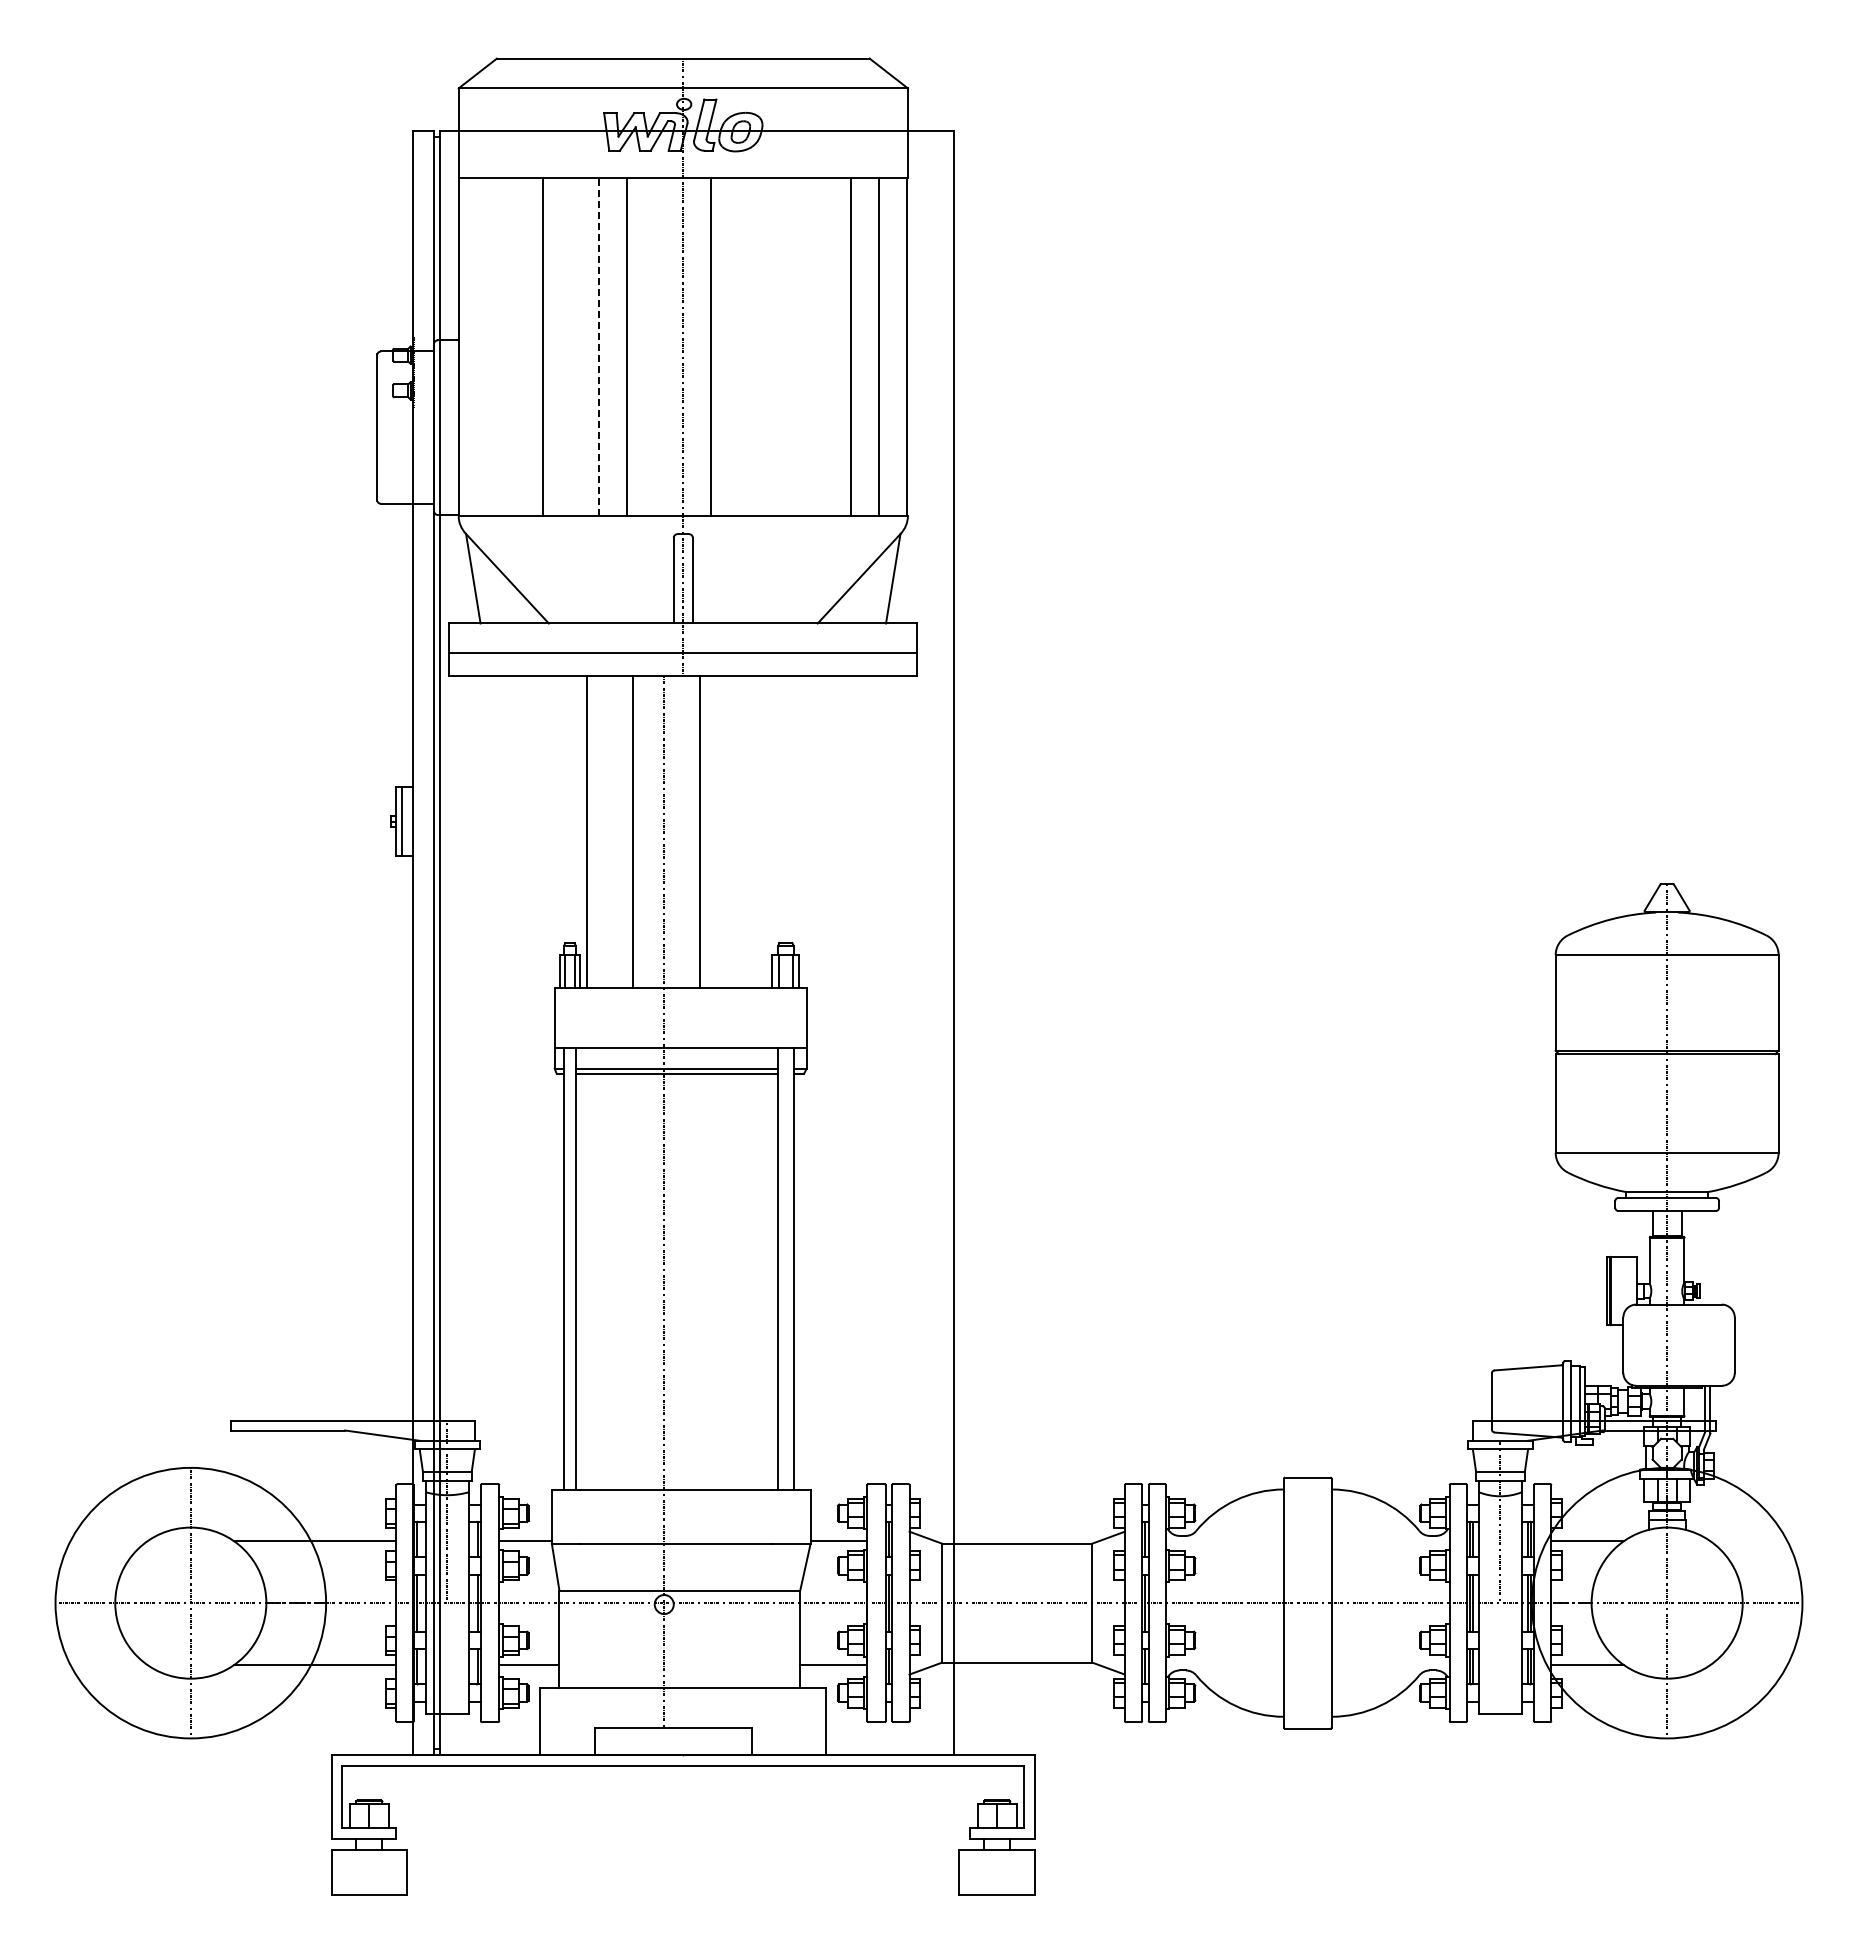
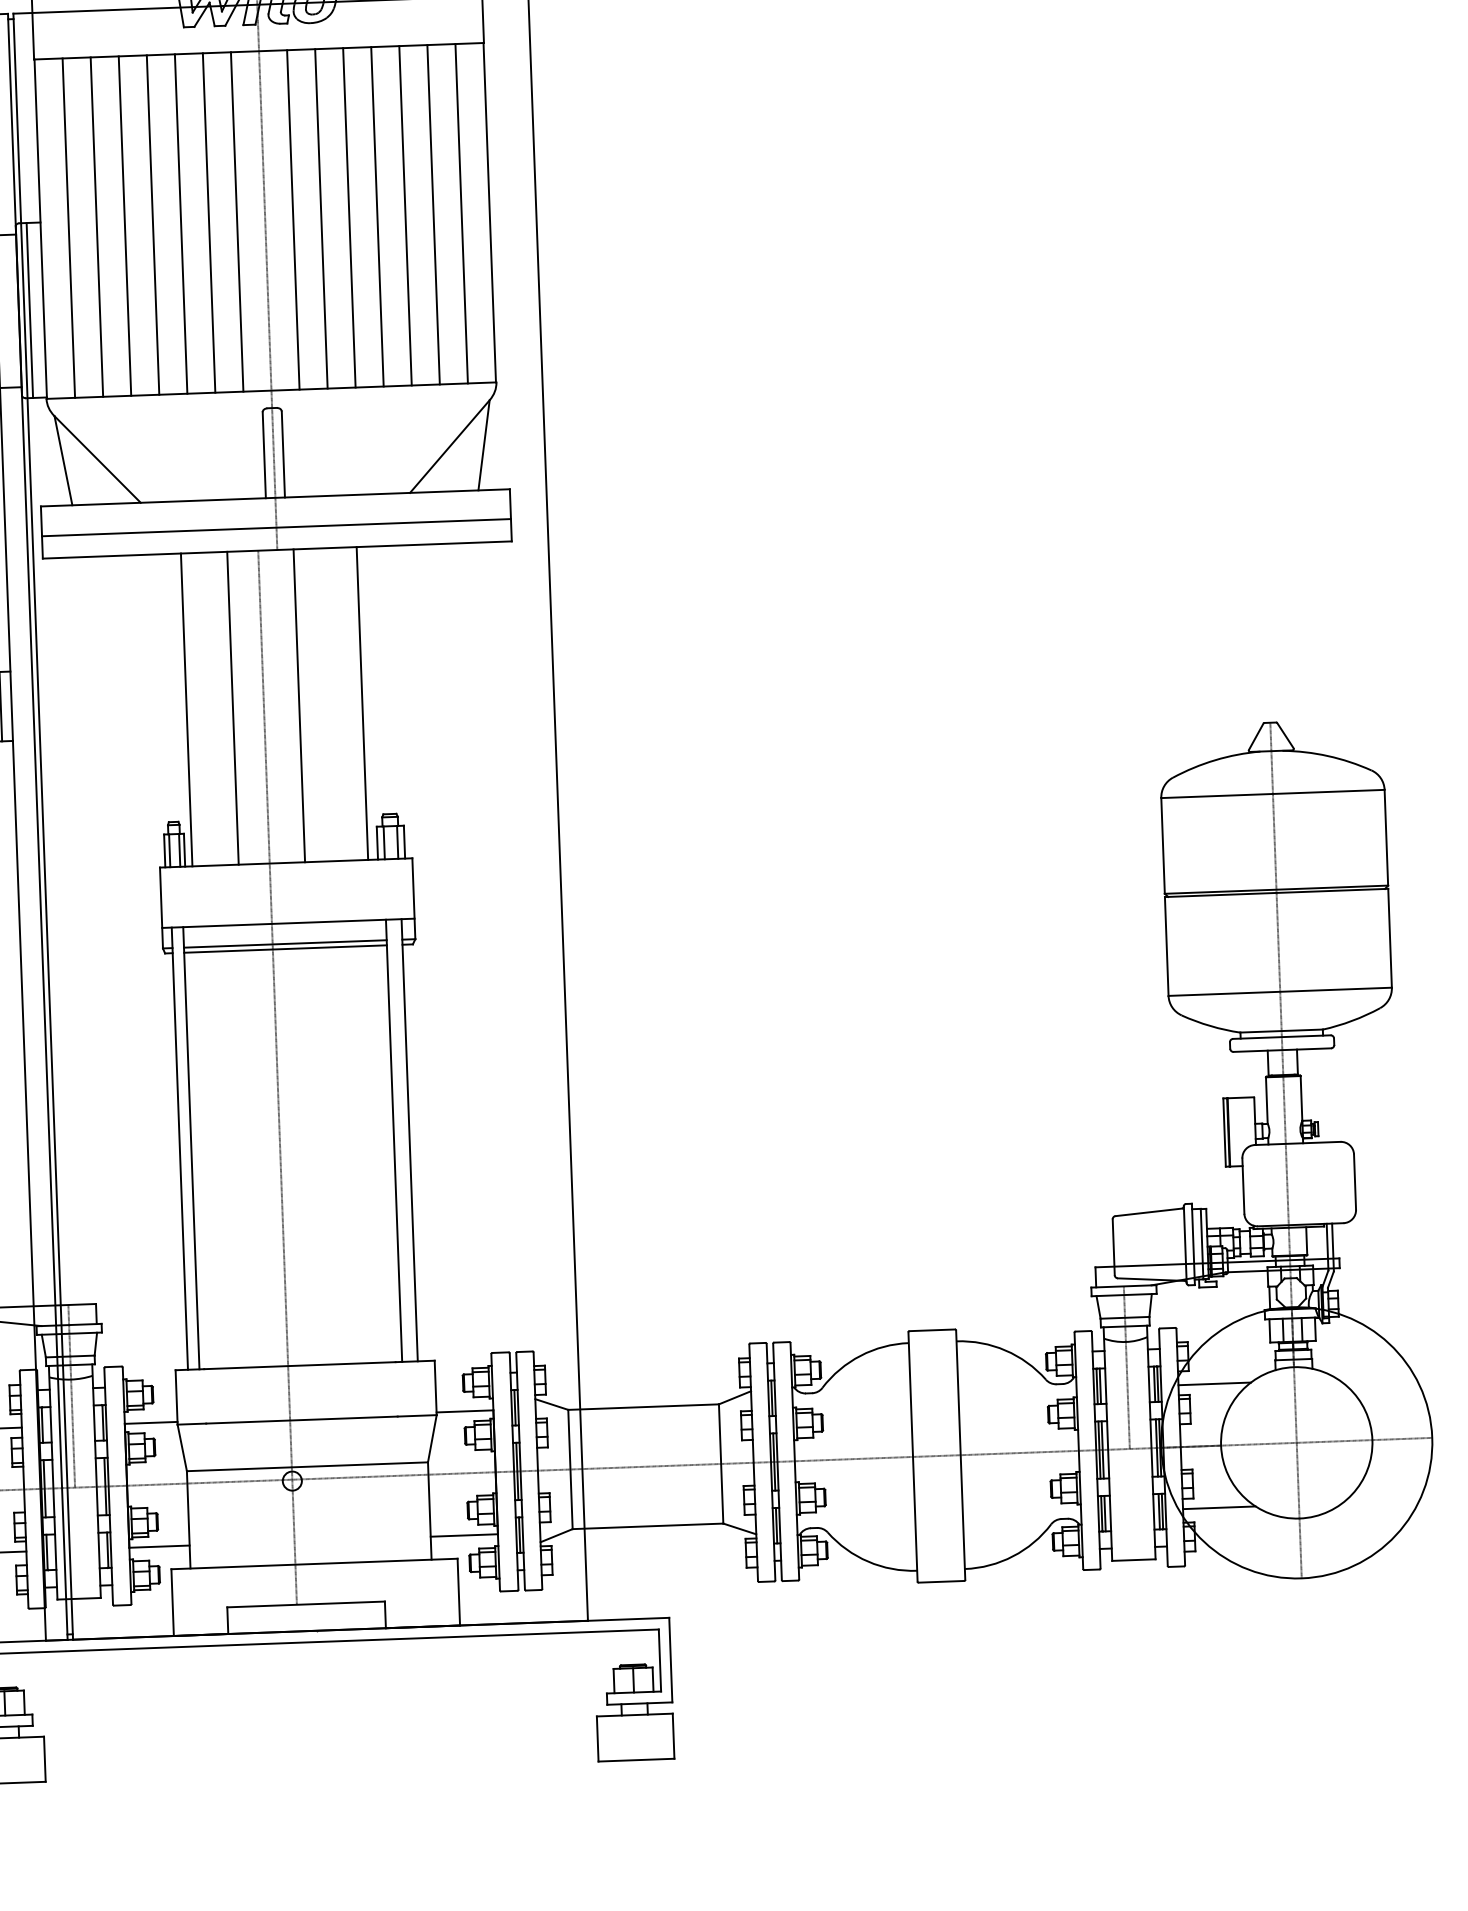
line: (487, 346) -> (69, 227), added
line: (515, 346) -> (97, 226), added
line: (571, 346) -> (153, 224), added
line: (599, 346) -> (181, 223), dashed -> solid
line: (655, 346) -> (237, 221), added
line: (739, 346) -> (321, 218), added
line: (767, 346) -> (349, 217), added
line: (795, 346) -> (377, 216), added
line: (823, 346) -> (405, 215), added
line: (445, 427) -> (30, 310), added
line: (762, 831) -> (362, 703), added

